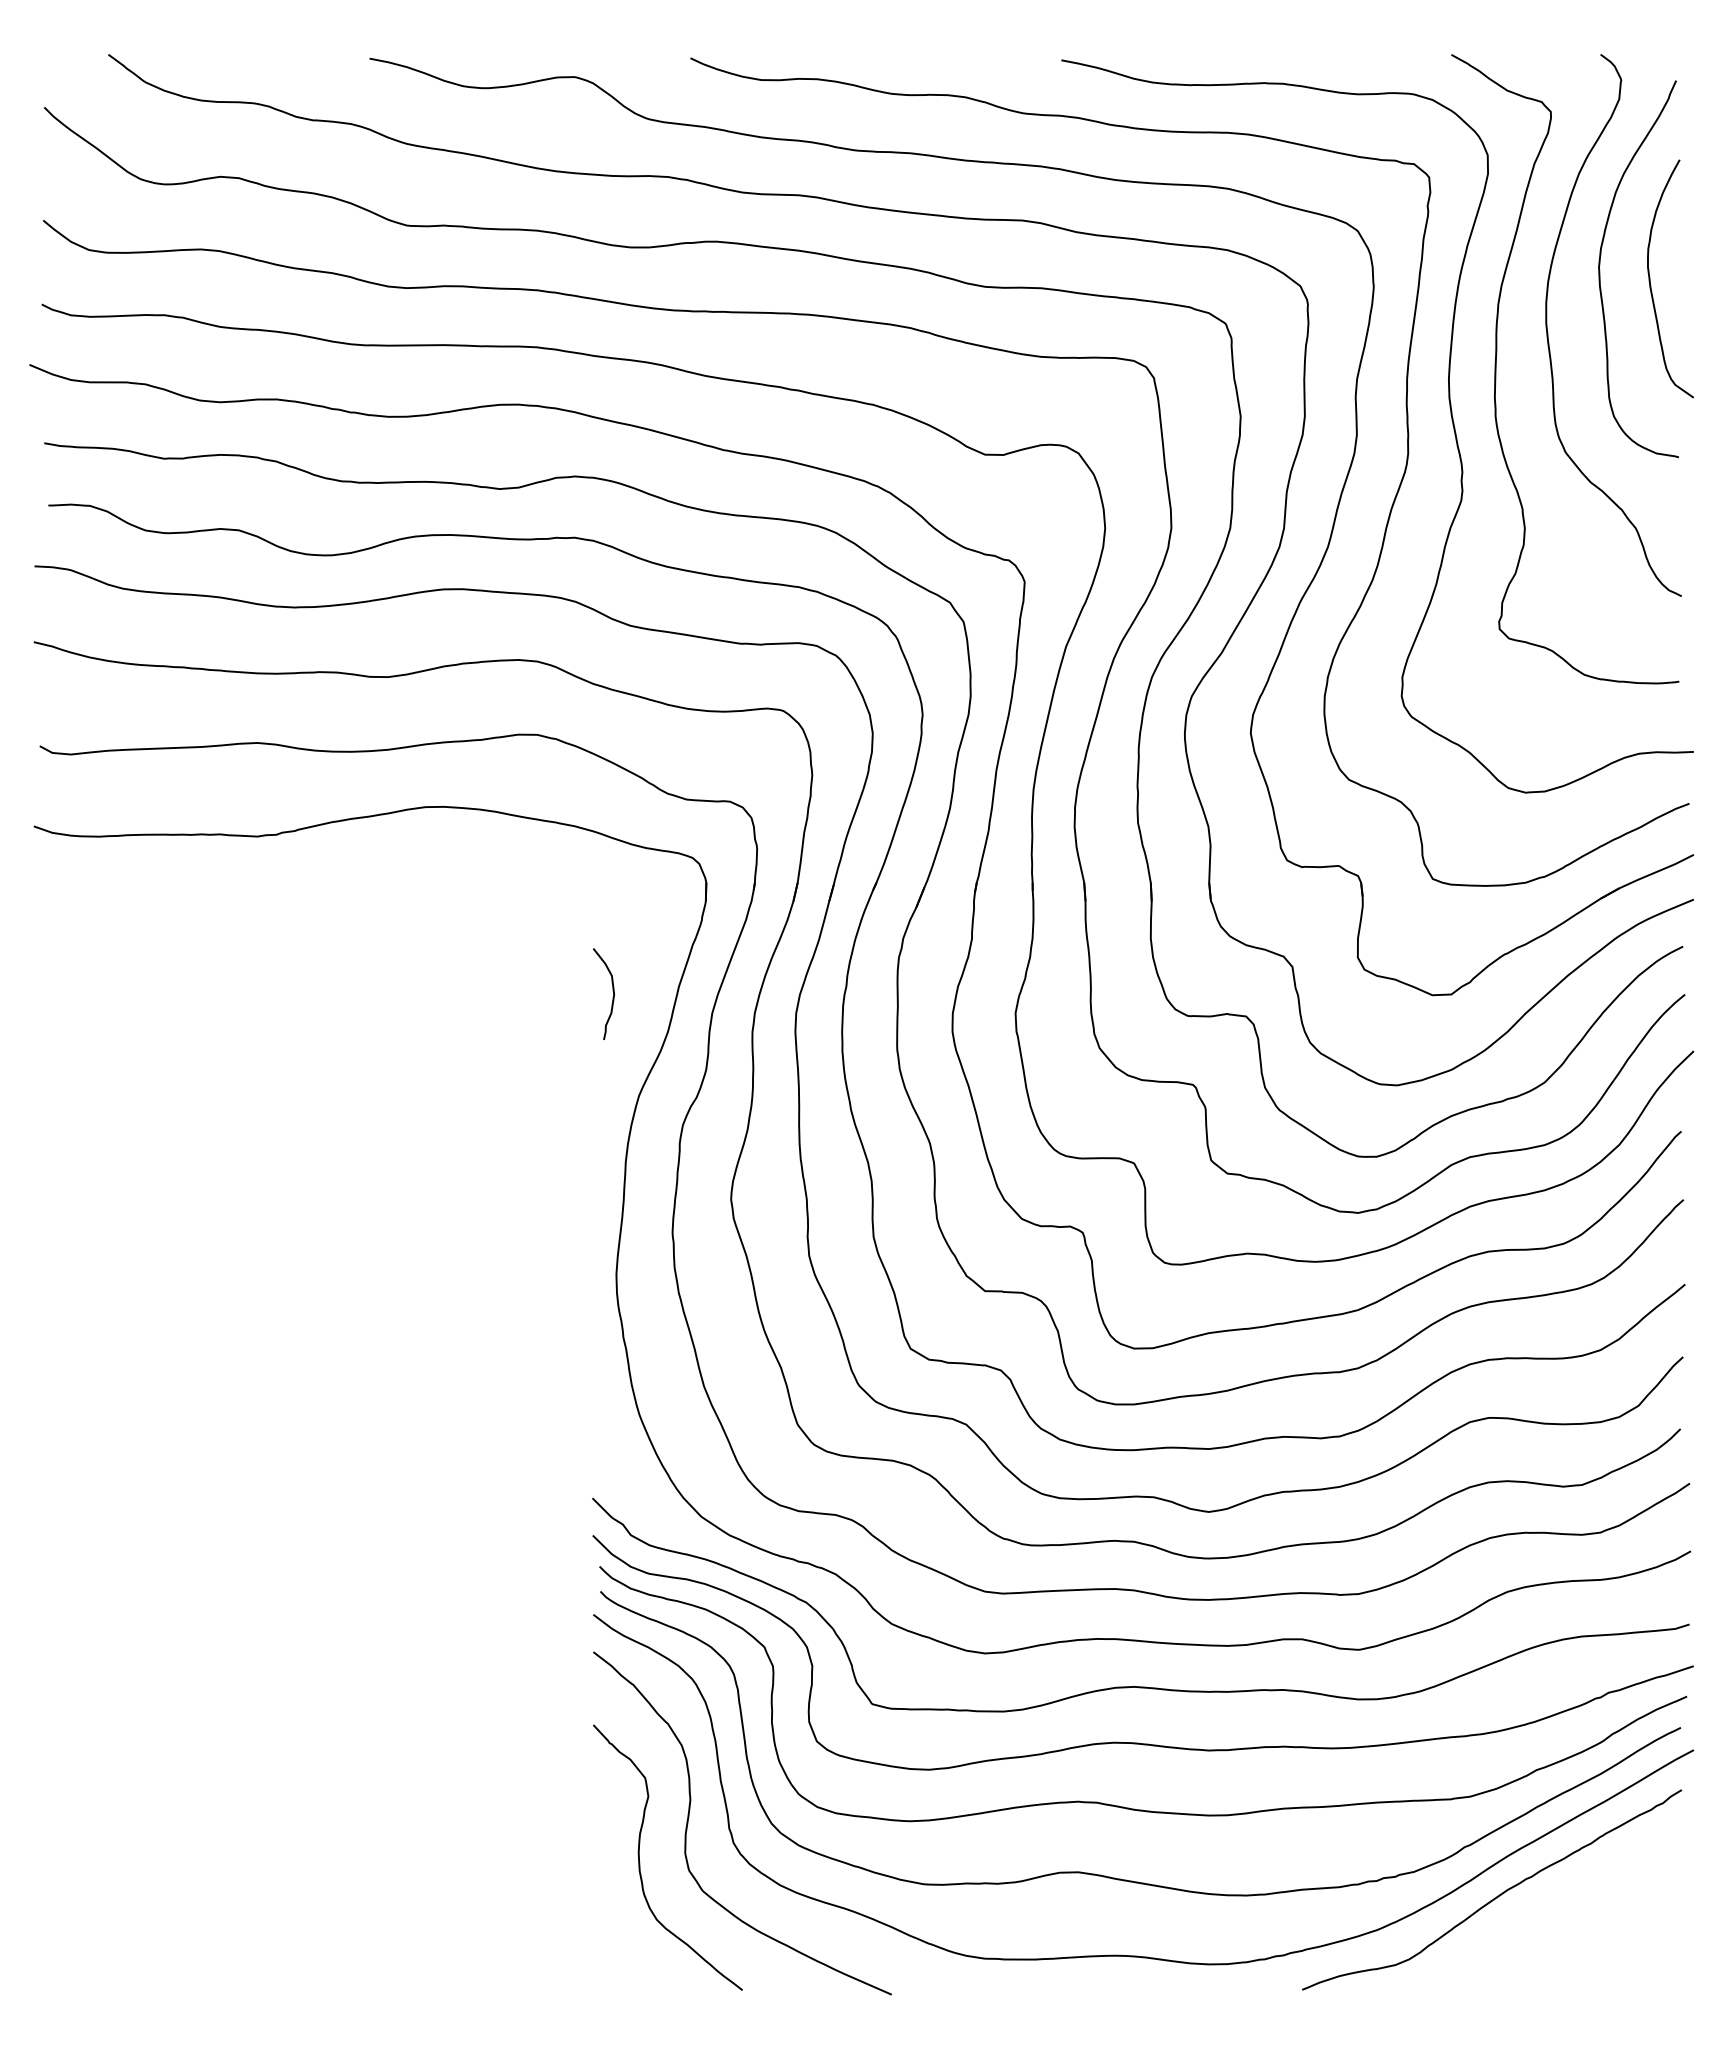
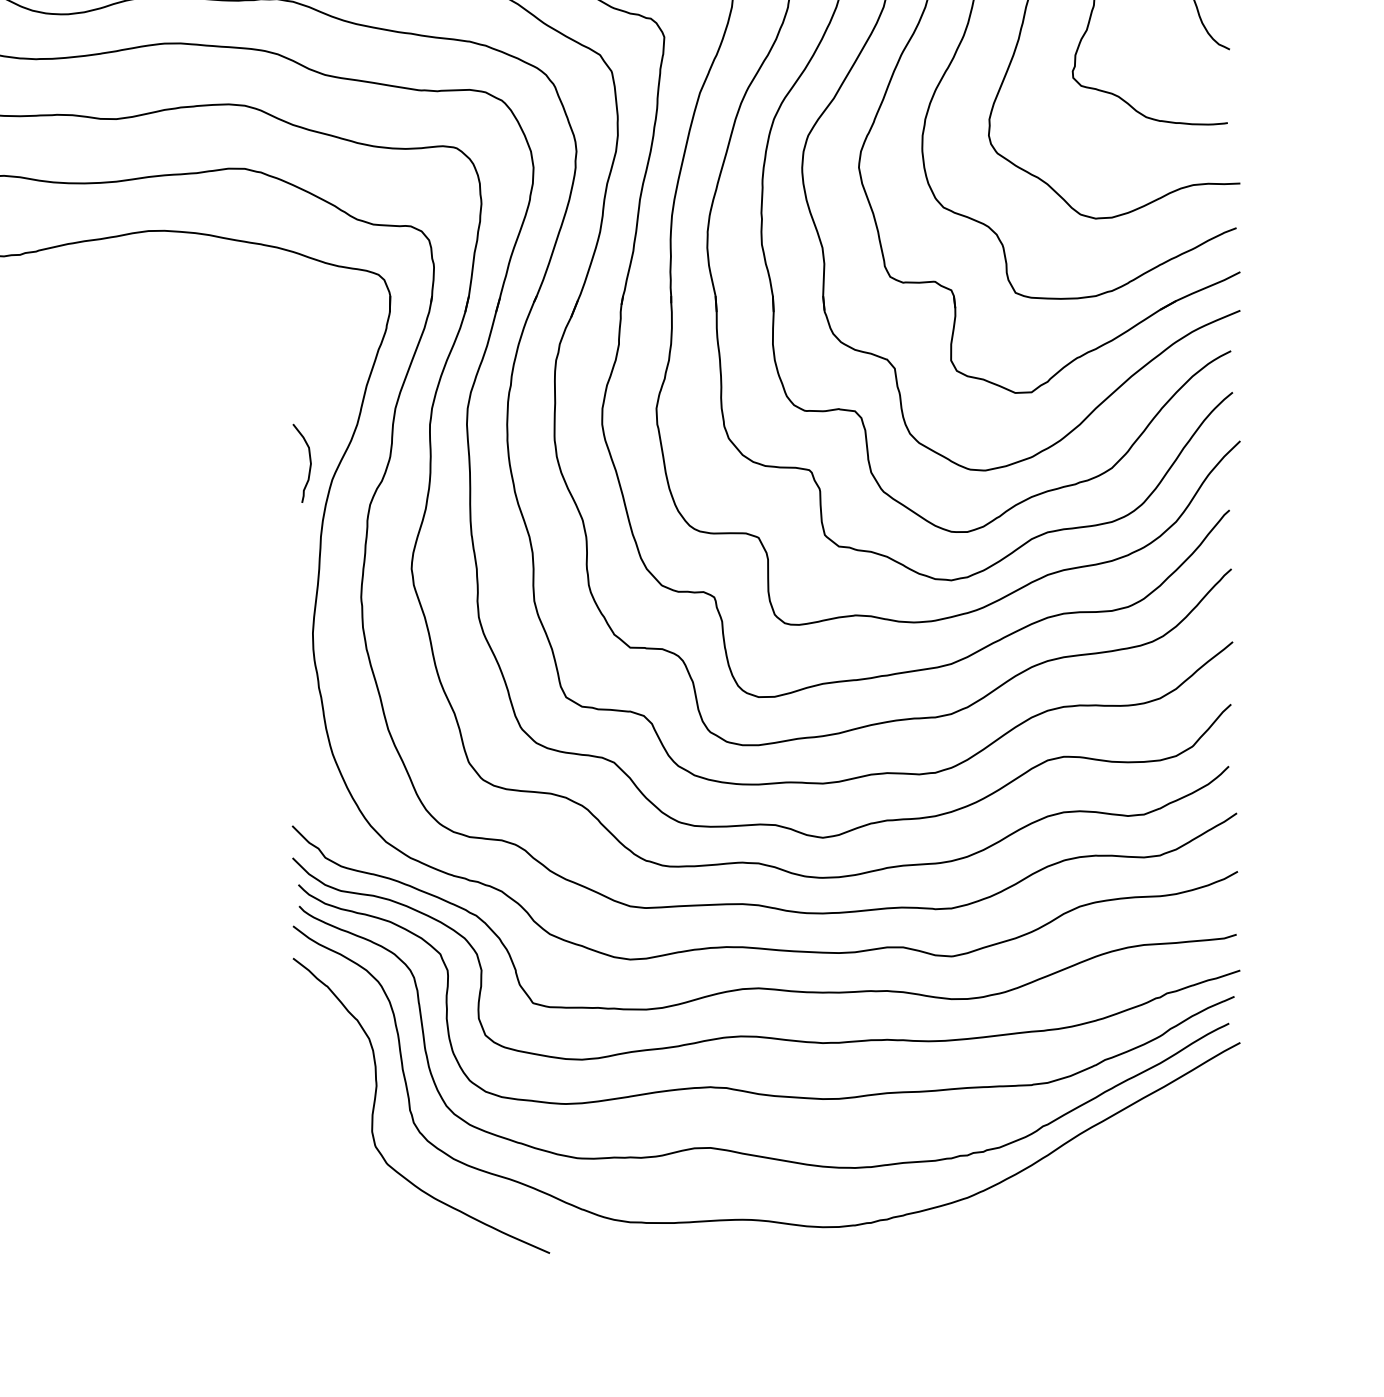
curve: (612, 991) -> (309, 461), moved
curve: (640, 1862) -> (333, 1139), removed
curve: (1497, 1895) -> (1071, 1167), removed

